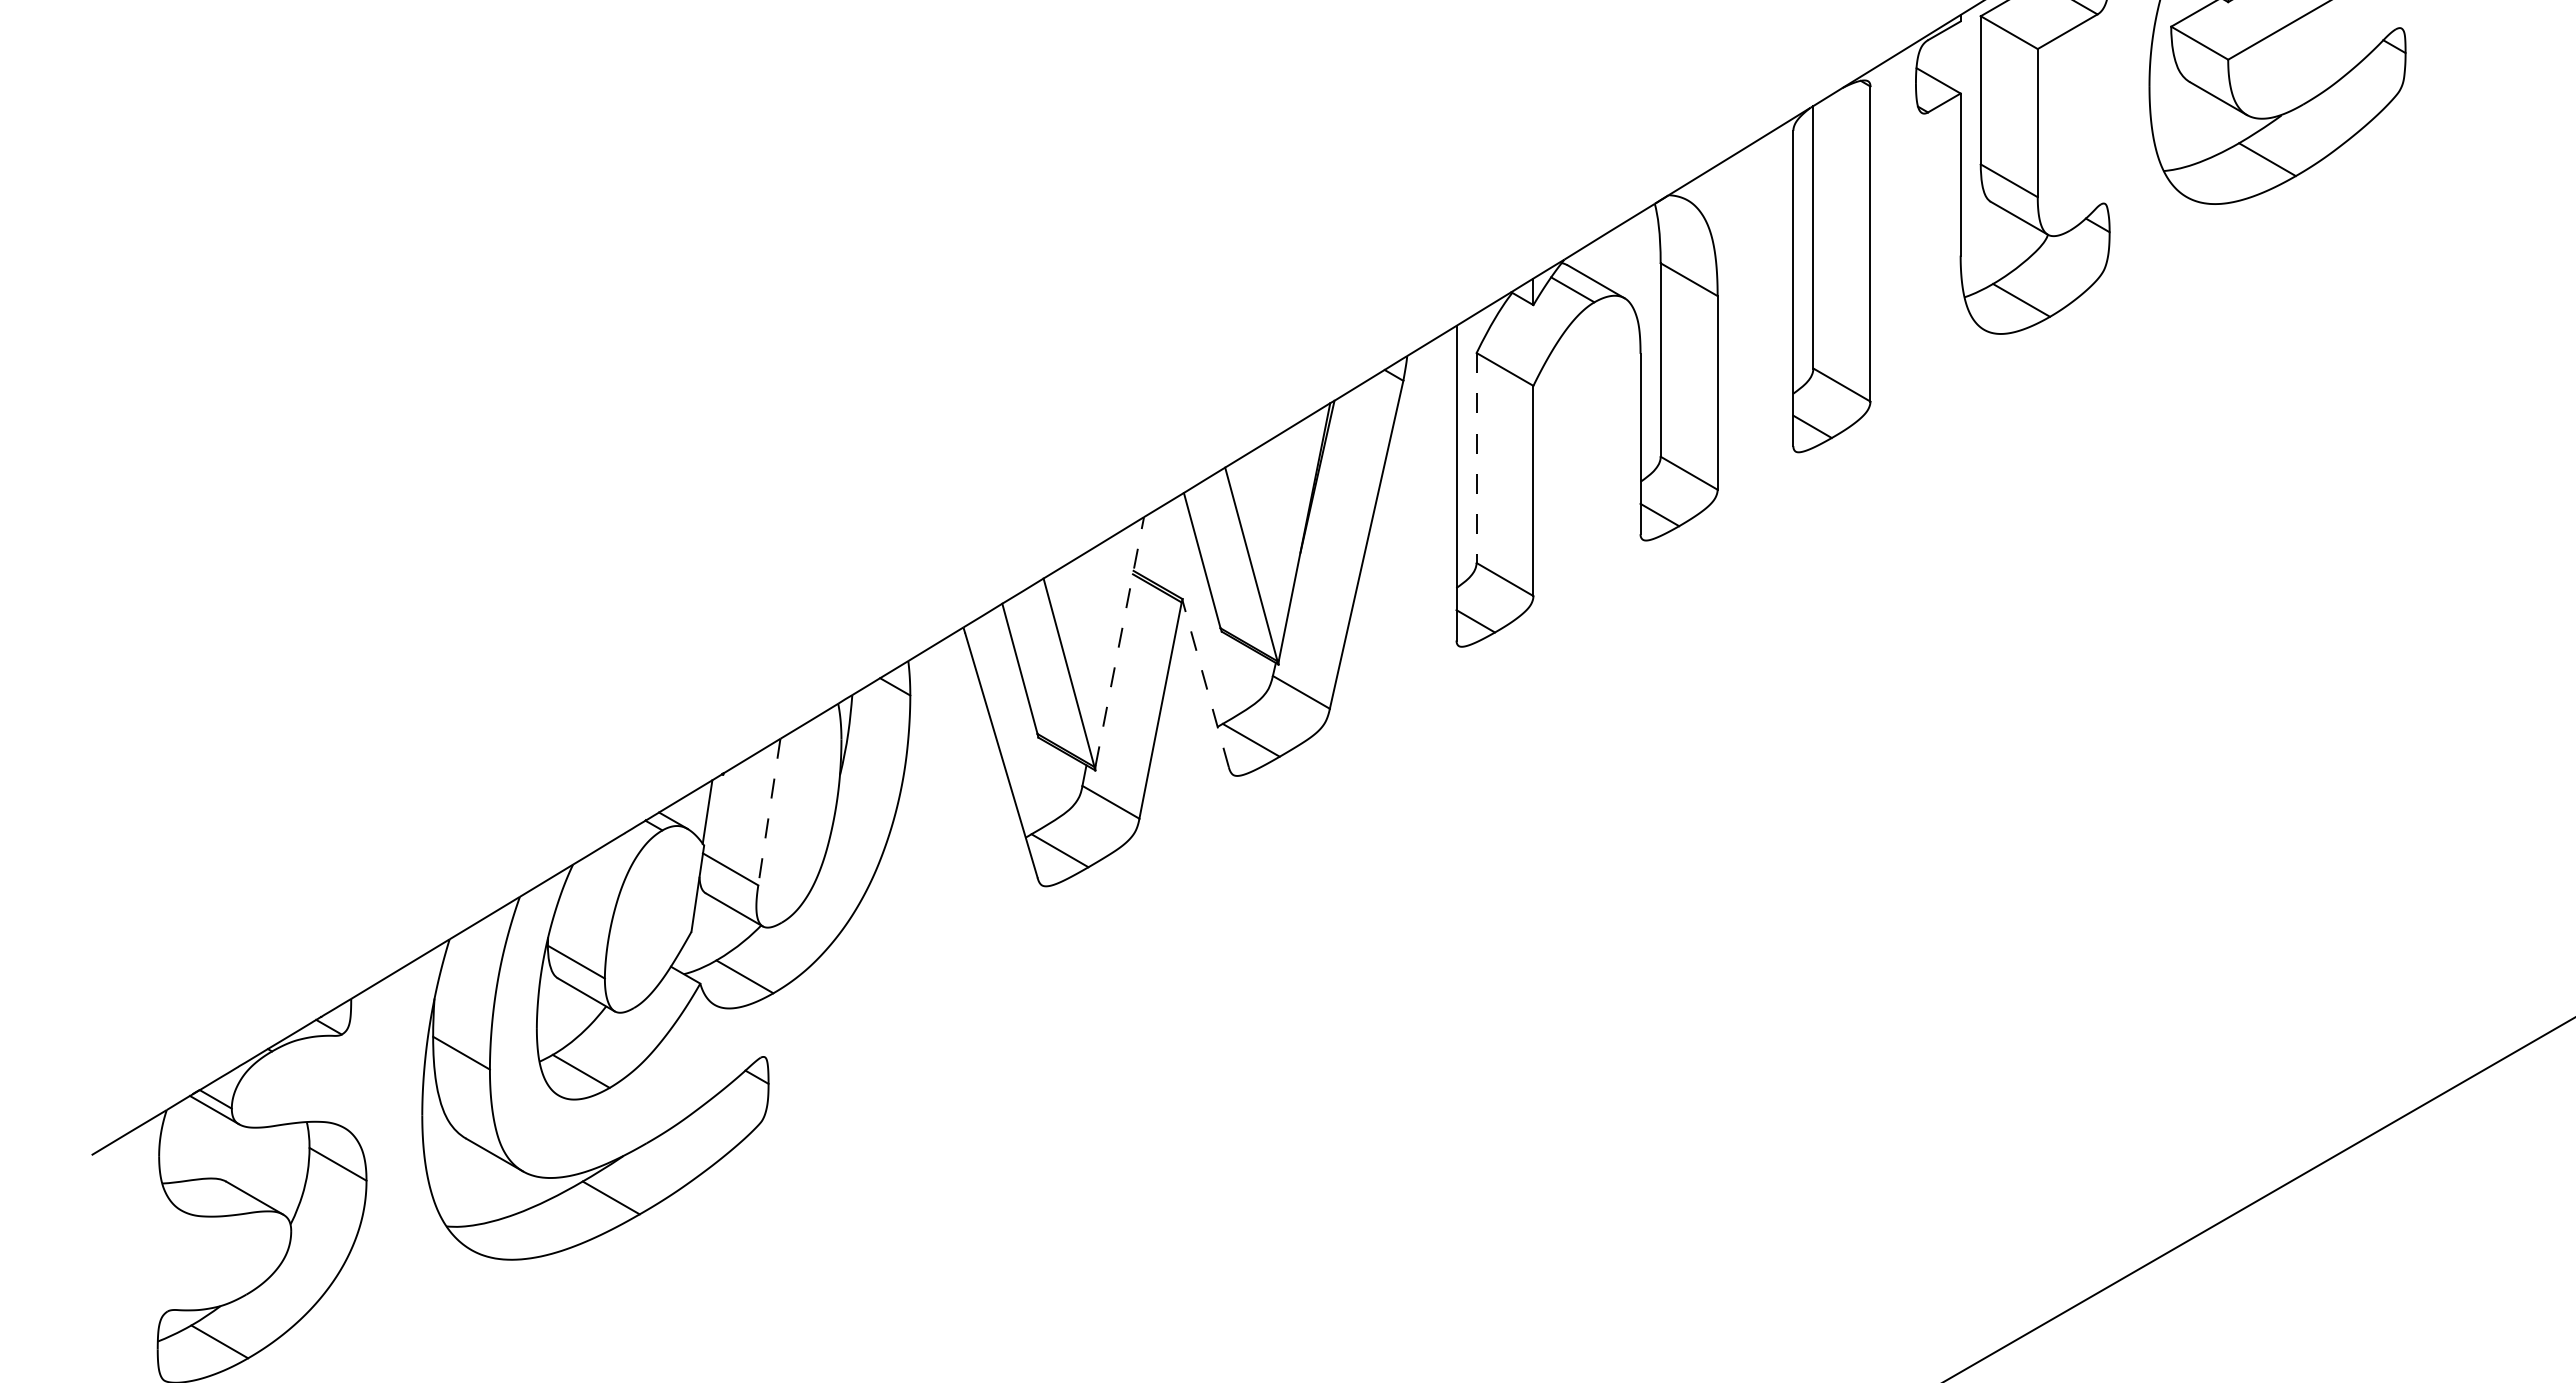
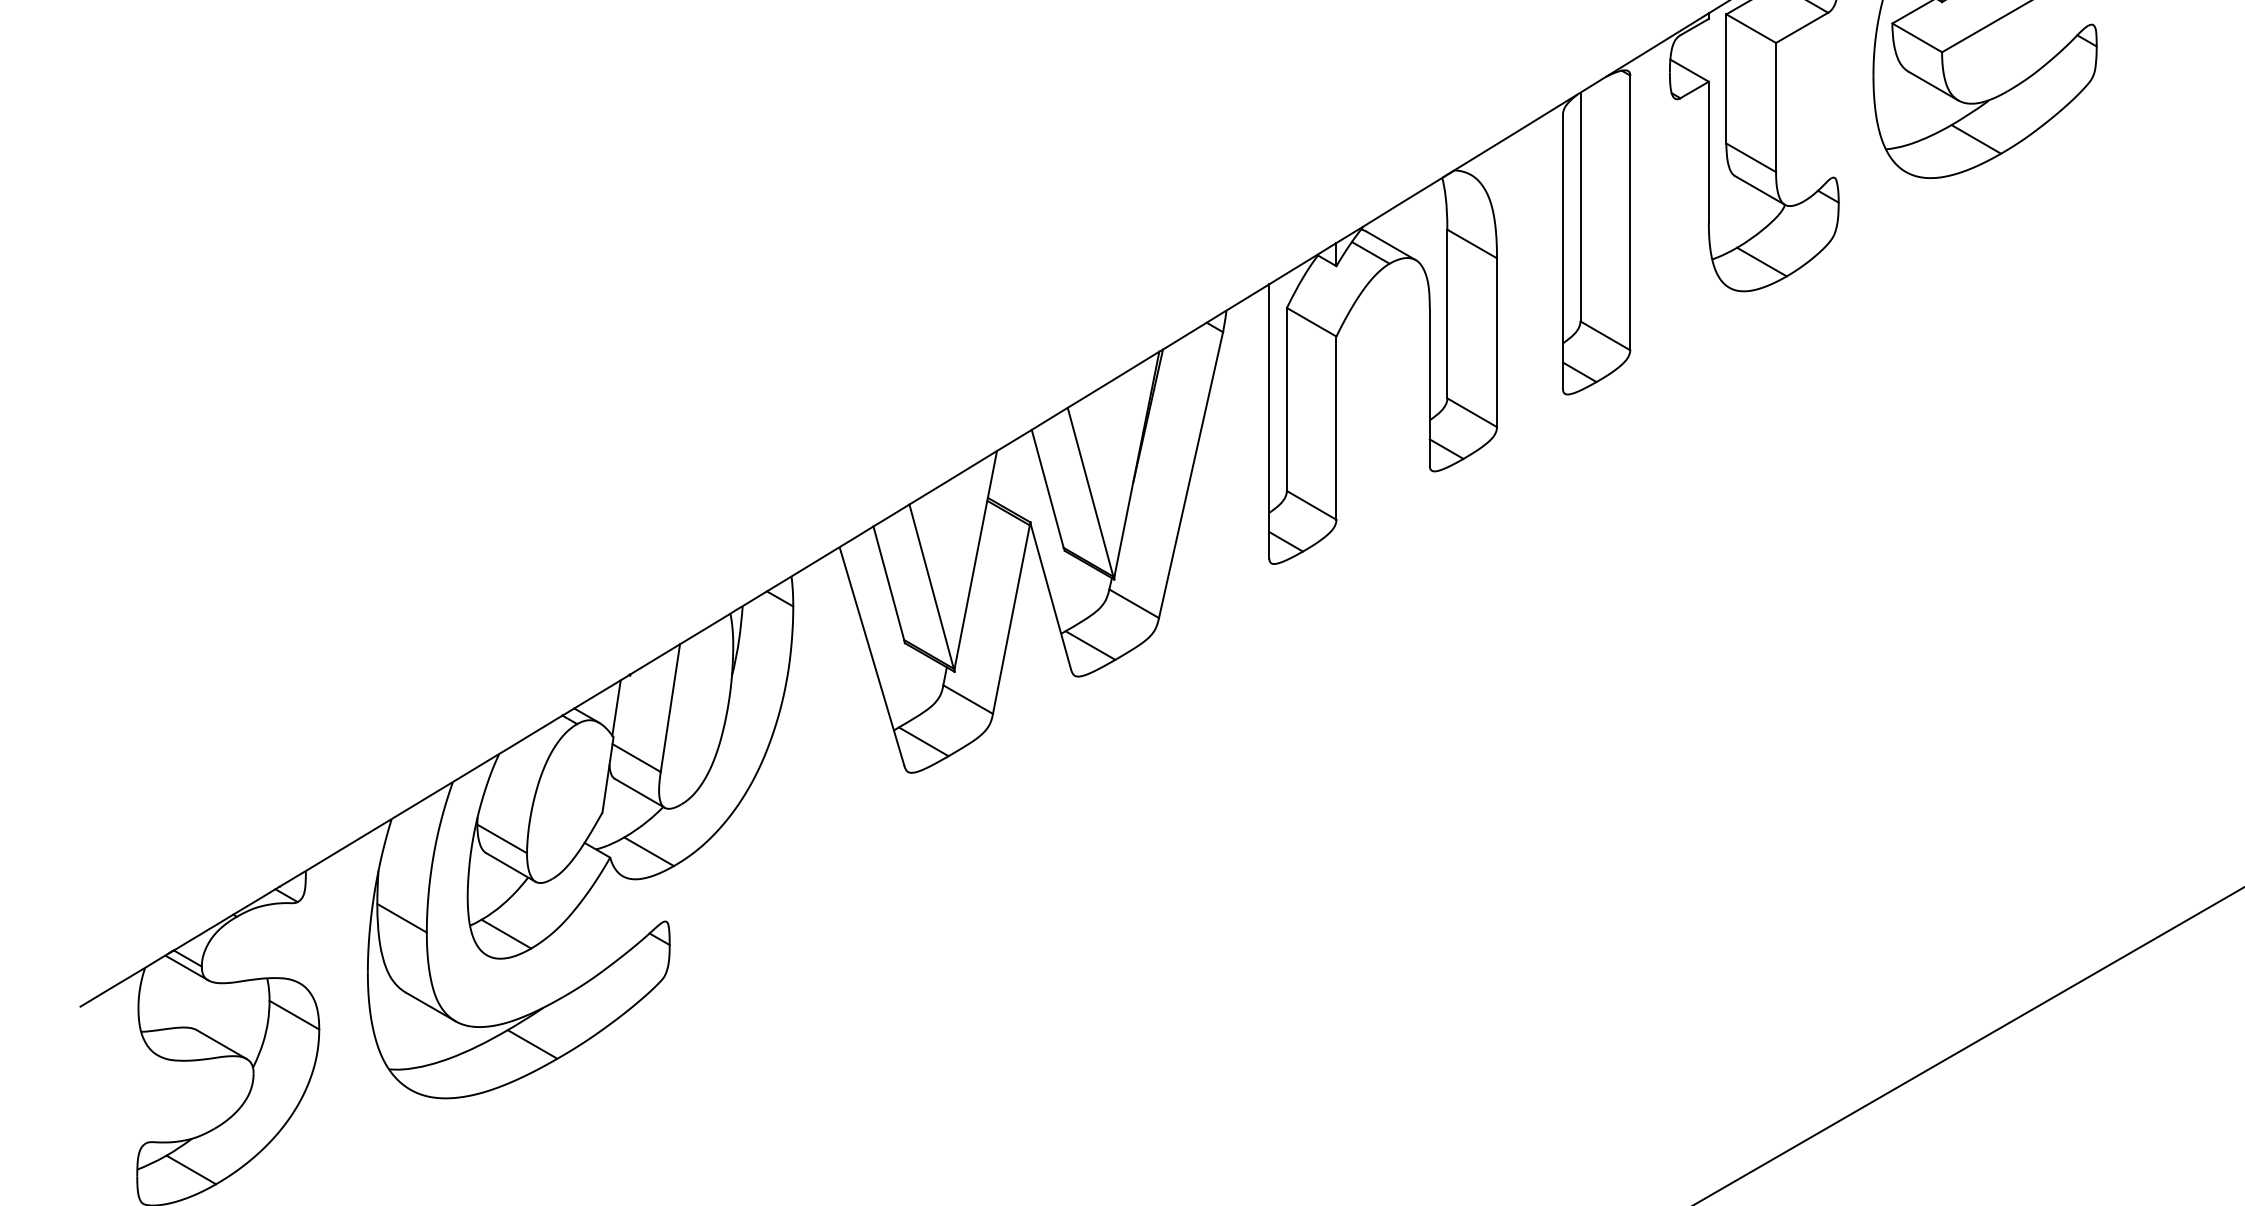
line: (1476, 458) -> (1286, 399), dashed -> solid
line: (1119, 641) -> (975, 559), dashed -> solid
line: (1205, 684) -> (1050, 596), dashed -> solid
line: (769, 812) -> (670, 708), dashed -> solid

